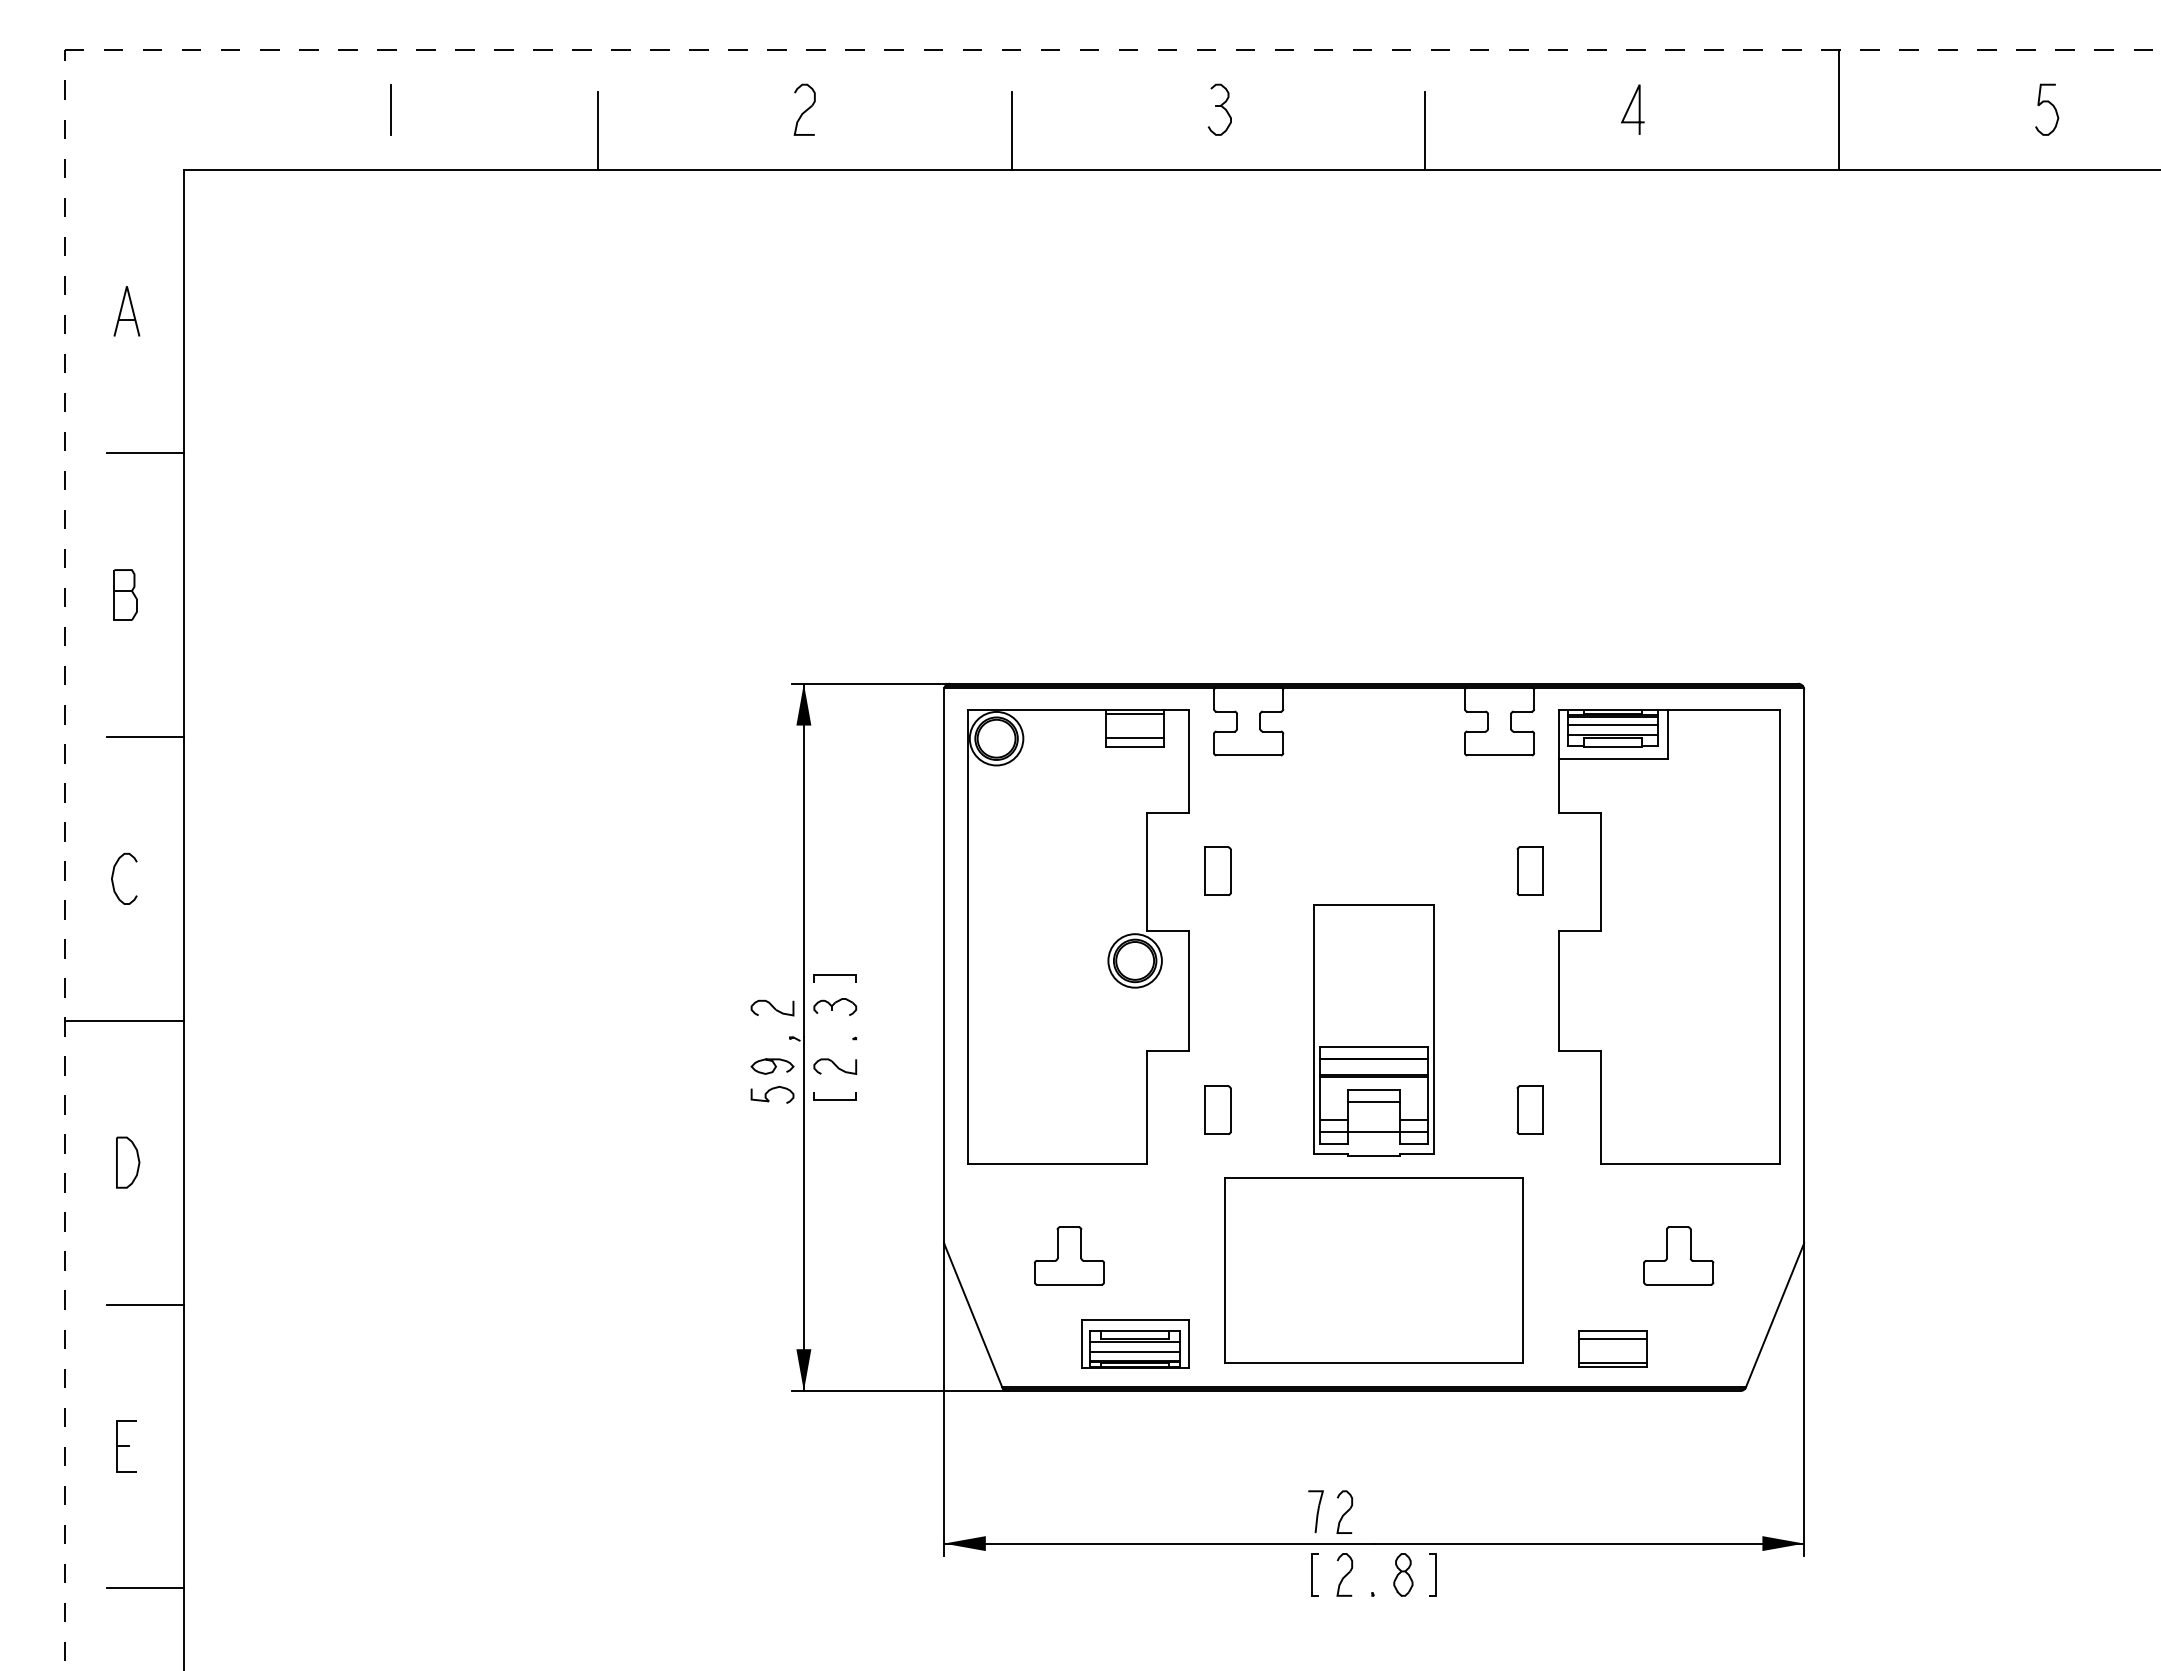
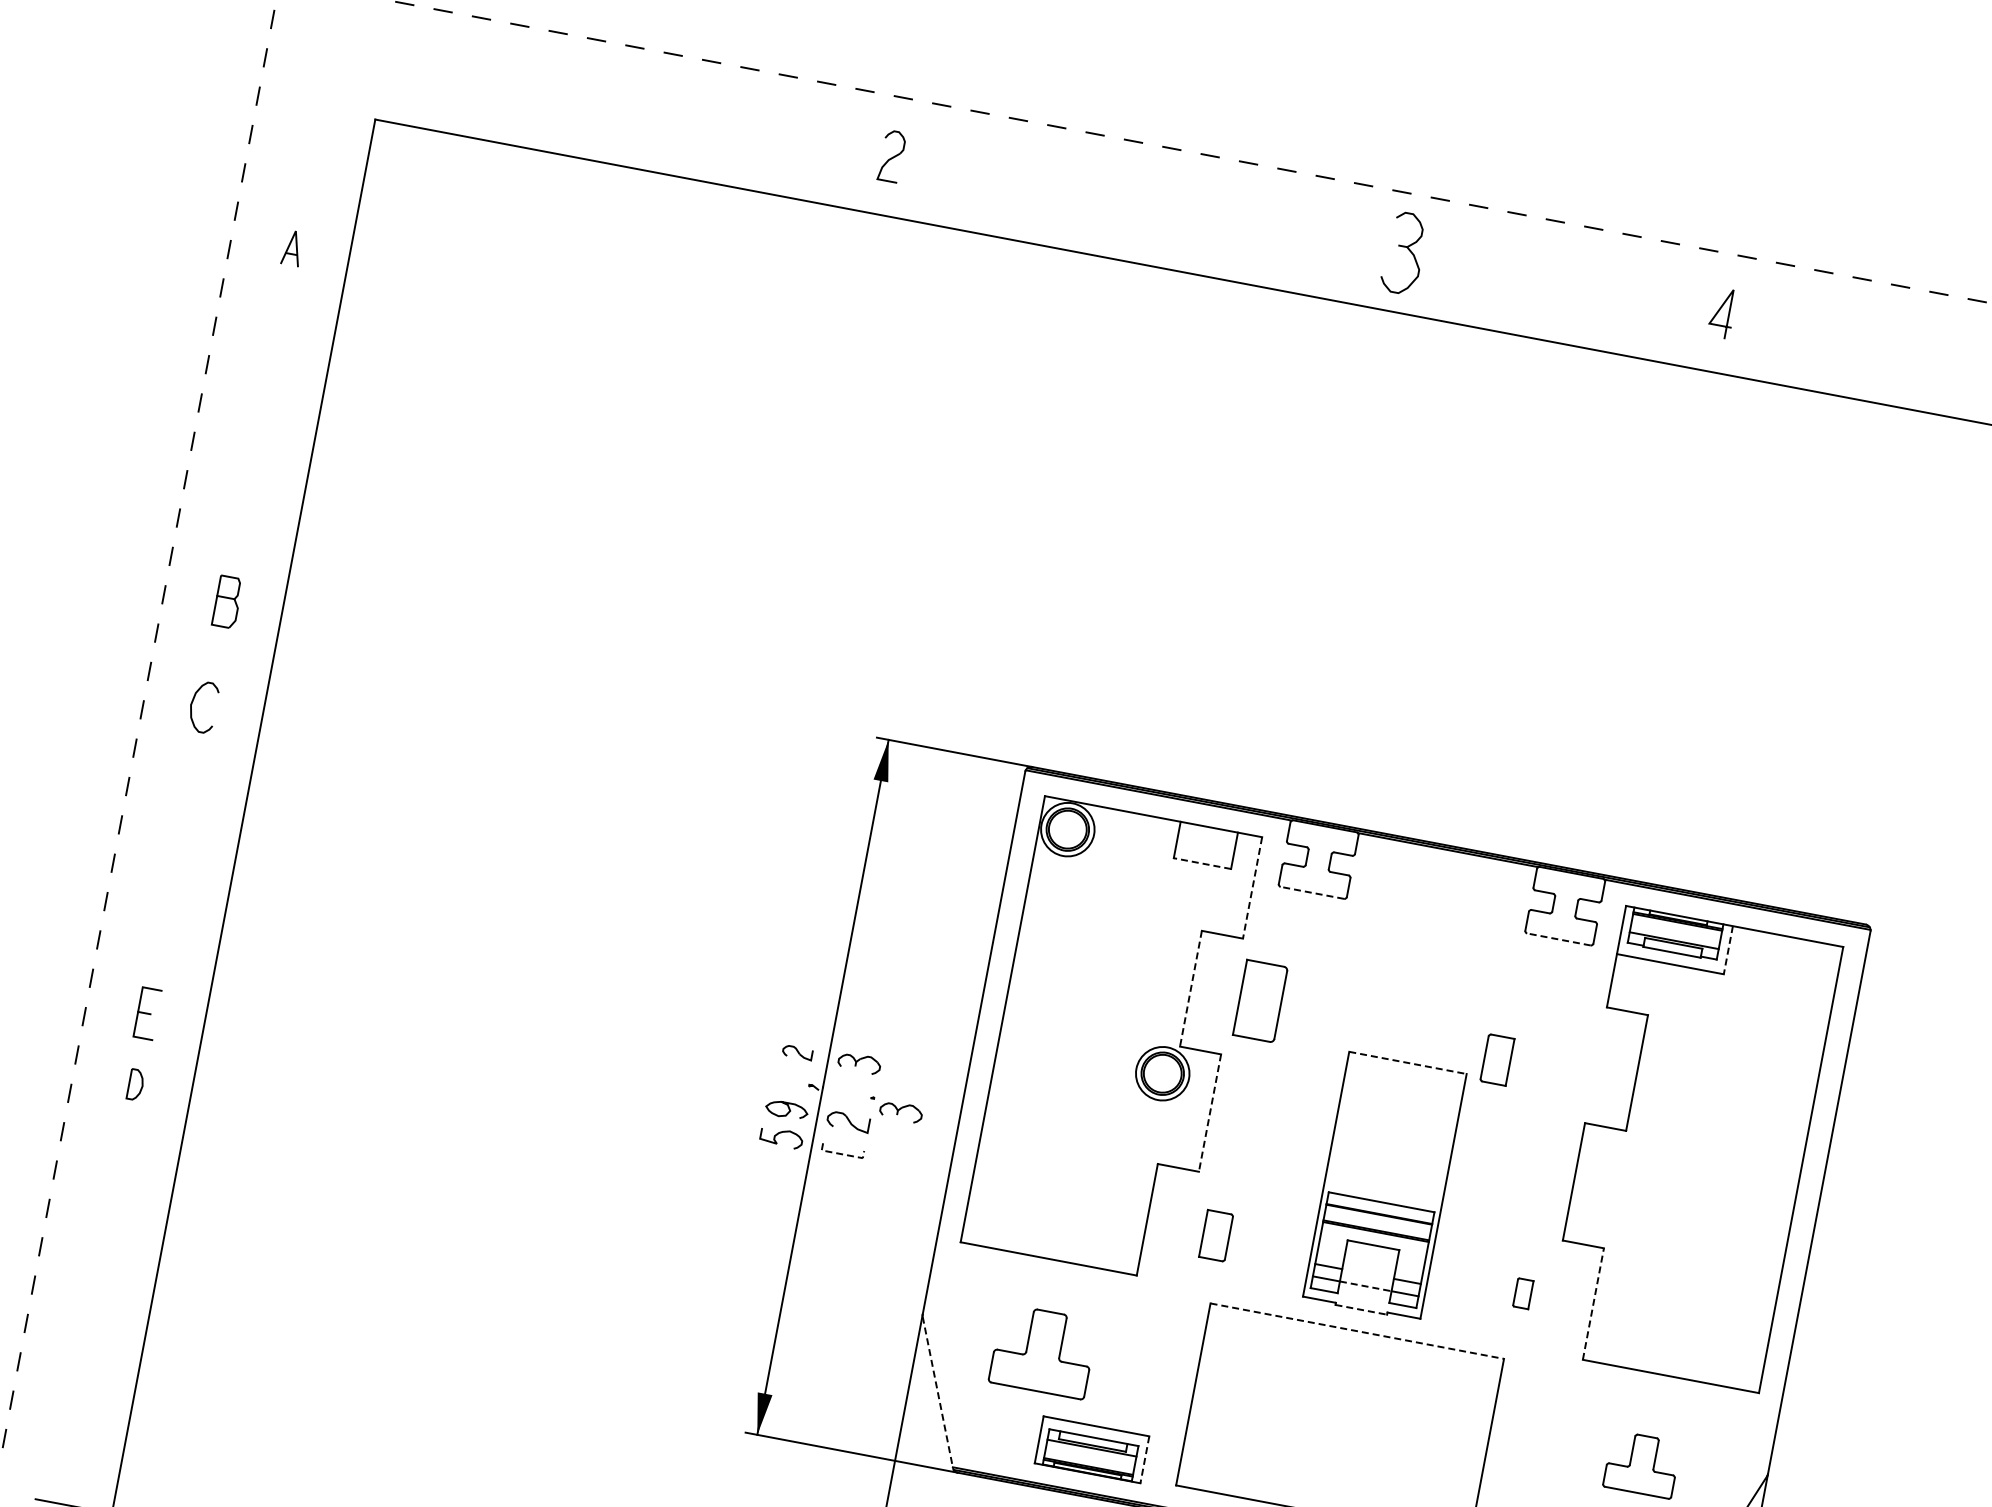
line: (1630, 107) -> (1720, 310), moved
line: (390, 109) -> (589, 98), removed
part: (804, 109) -> (891, 156), moved
part: (1219, 109) -> (1403, 252), size x1.6
line: (597, 130) -> (788, 157), removed
line: (1011, 130) -> (1195, 234), removed
line: (1425, 130) -> (1602, 311), removed
part: (126, 311) -> (292, 248), size x0.7
line: (145, 453) -> (284, 391), removed
part: (125, 594) -> (227, 601), moved
line: (1135, 713) -> (1209, 830), removed
line: (1612, 725) -> (1675, 931), removed
line: (1668, 735) -> (1728, 951), solid -> dashed
line: (145, 737) -> (231, 670), removed
line: (1135, 737) -> (1204, 854), removed
line: (1134, 747) -> (1201, 863), solid -> dashed
line: (1248, 755) -> (1312, 892), solid -> dashed
line: (1499, 755) -> (1558, 939), solid -> dashed
line: (1188, 761) -> (1252, 887), solid -> dashed
part: (1217, 870) -> (1260, 1000), size x1.6
part: (1529, 870) -> (1496, 1059), moved
line: (1147, 872) -> (1191, 989), solid -> dashed
curve: (113, 877) -> (192, 703), moved
line: (1374, 904) -> (1408, 1062), solid -> dashed
line: (834, 975) -> (864, 1032), removed
line: (1188, 990) -> (1209, 1112), solid -> dashed
part: (772, 1007) -> (797, 1052), size x0.7
line: (124, 1020) -> (158, 944), removed
part: (885, 1046) -> (901, 1111), added
line: (835, 1099) -> (842, 1154), solid -> dashed
line: (1373, 1102) -> (1370, 1257), removed
line: (1601, 1107) -> (1593, 1304), solid -> dashed
part: (1529, 1109) -> (1522, 1292), size x0.6
line: (1374, 1132) -> (1366, 1286), solid -> dashed
line: (1374, 1156) -> (1361, 1310), solid -> dashed
part: (128, 1162) -> (136, 1084), size x0.6
line: (1374, 1177) -> (1357, 1330), solid -> dashed
part: (1069, 1255) -> (1043, 1350), size x1.4
line: (145, 1304) -> (126, 1227), removed
line: (973, 1316) -> (937, 1393), solid -> dashed
line: (1189, 1343) -> (1145, 1459), solid -> dashed
line: (1134, 1352) -> (1089, 1458), removed
part: (126, 1446) -> (147, 1013), moved

